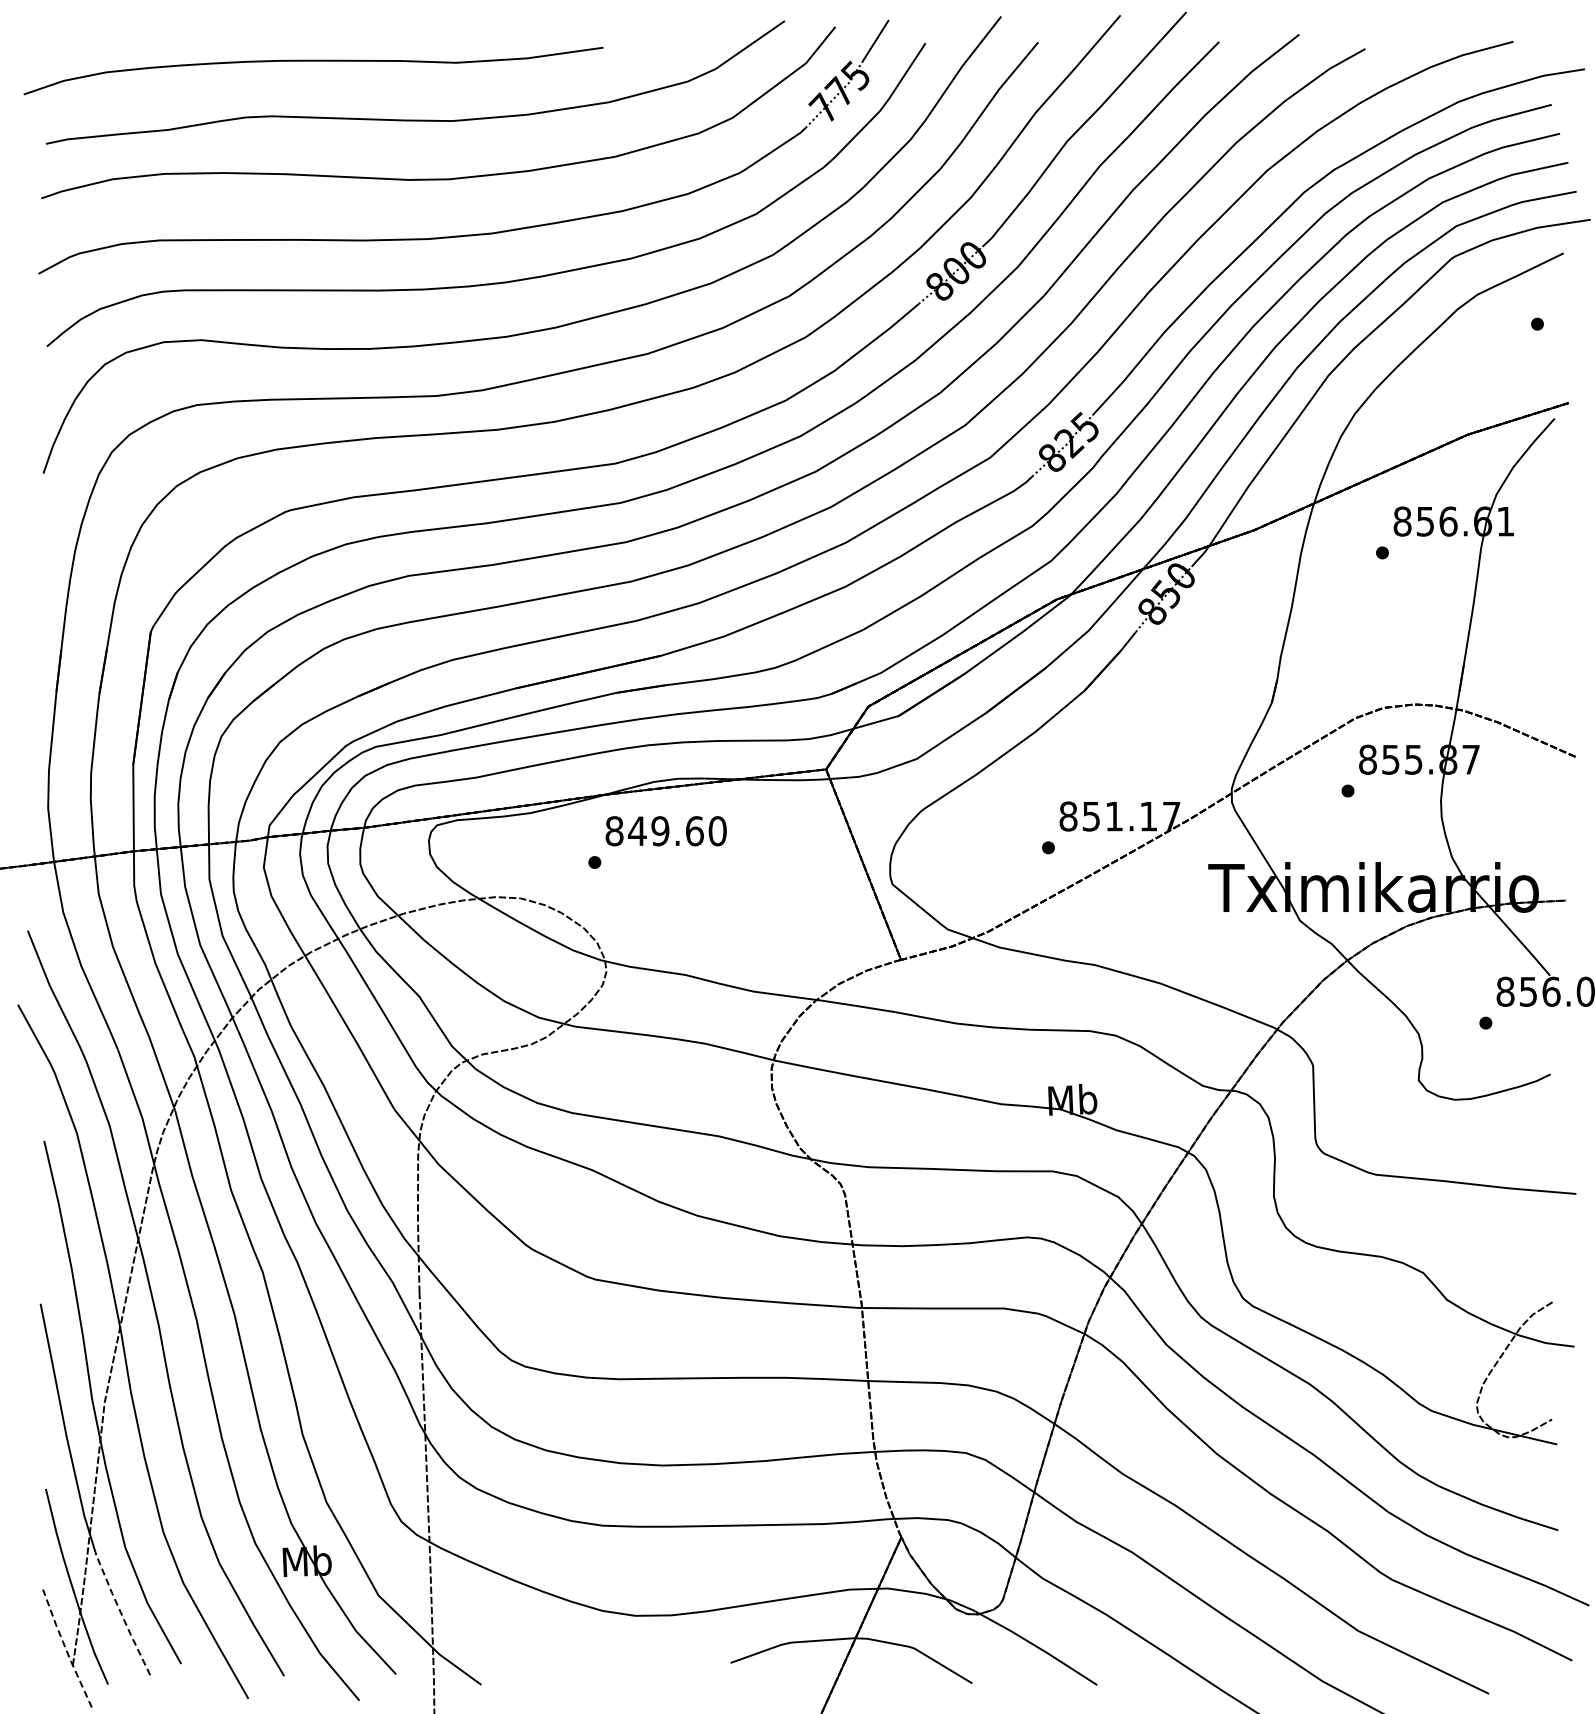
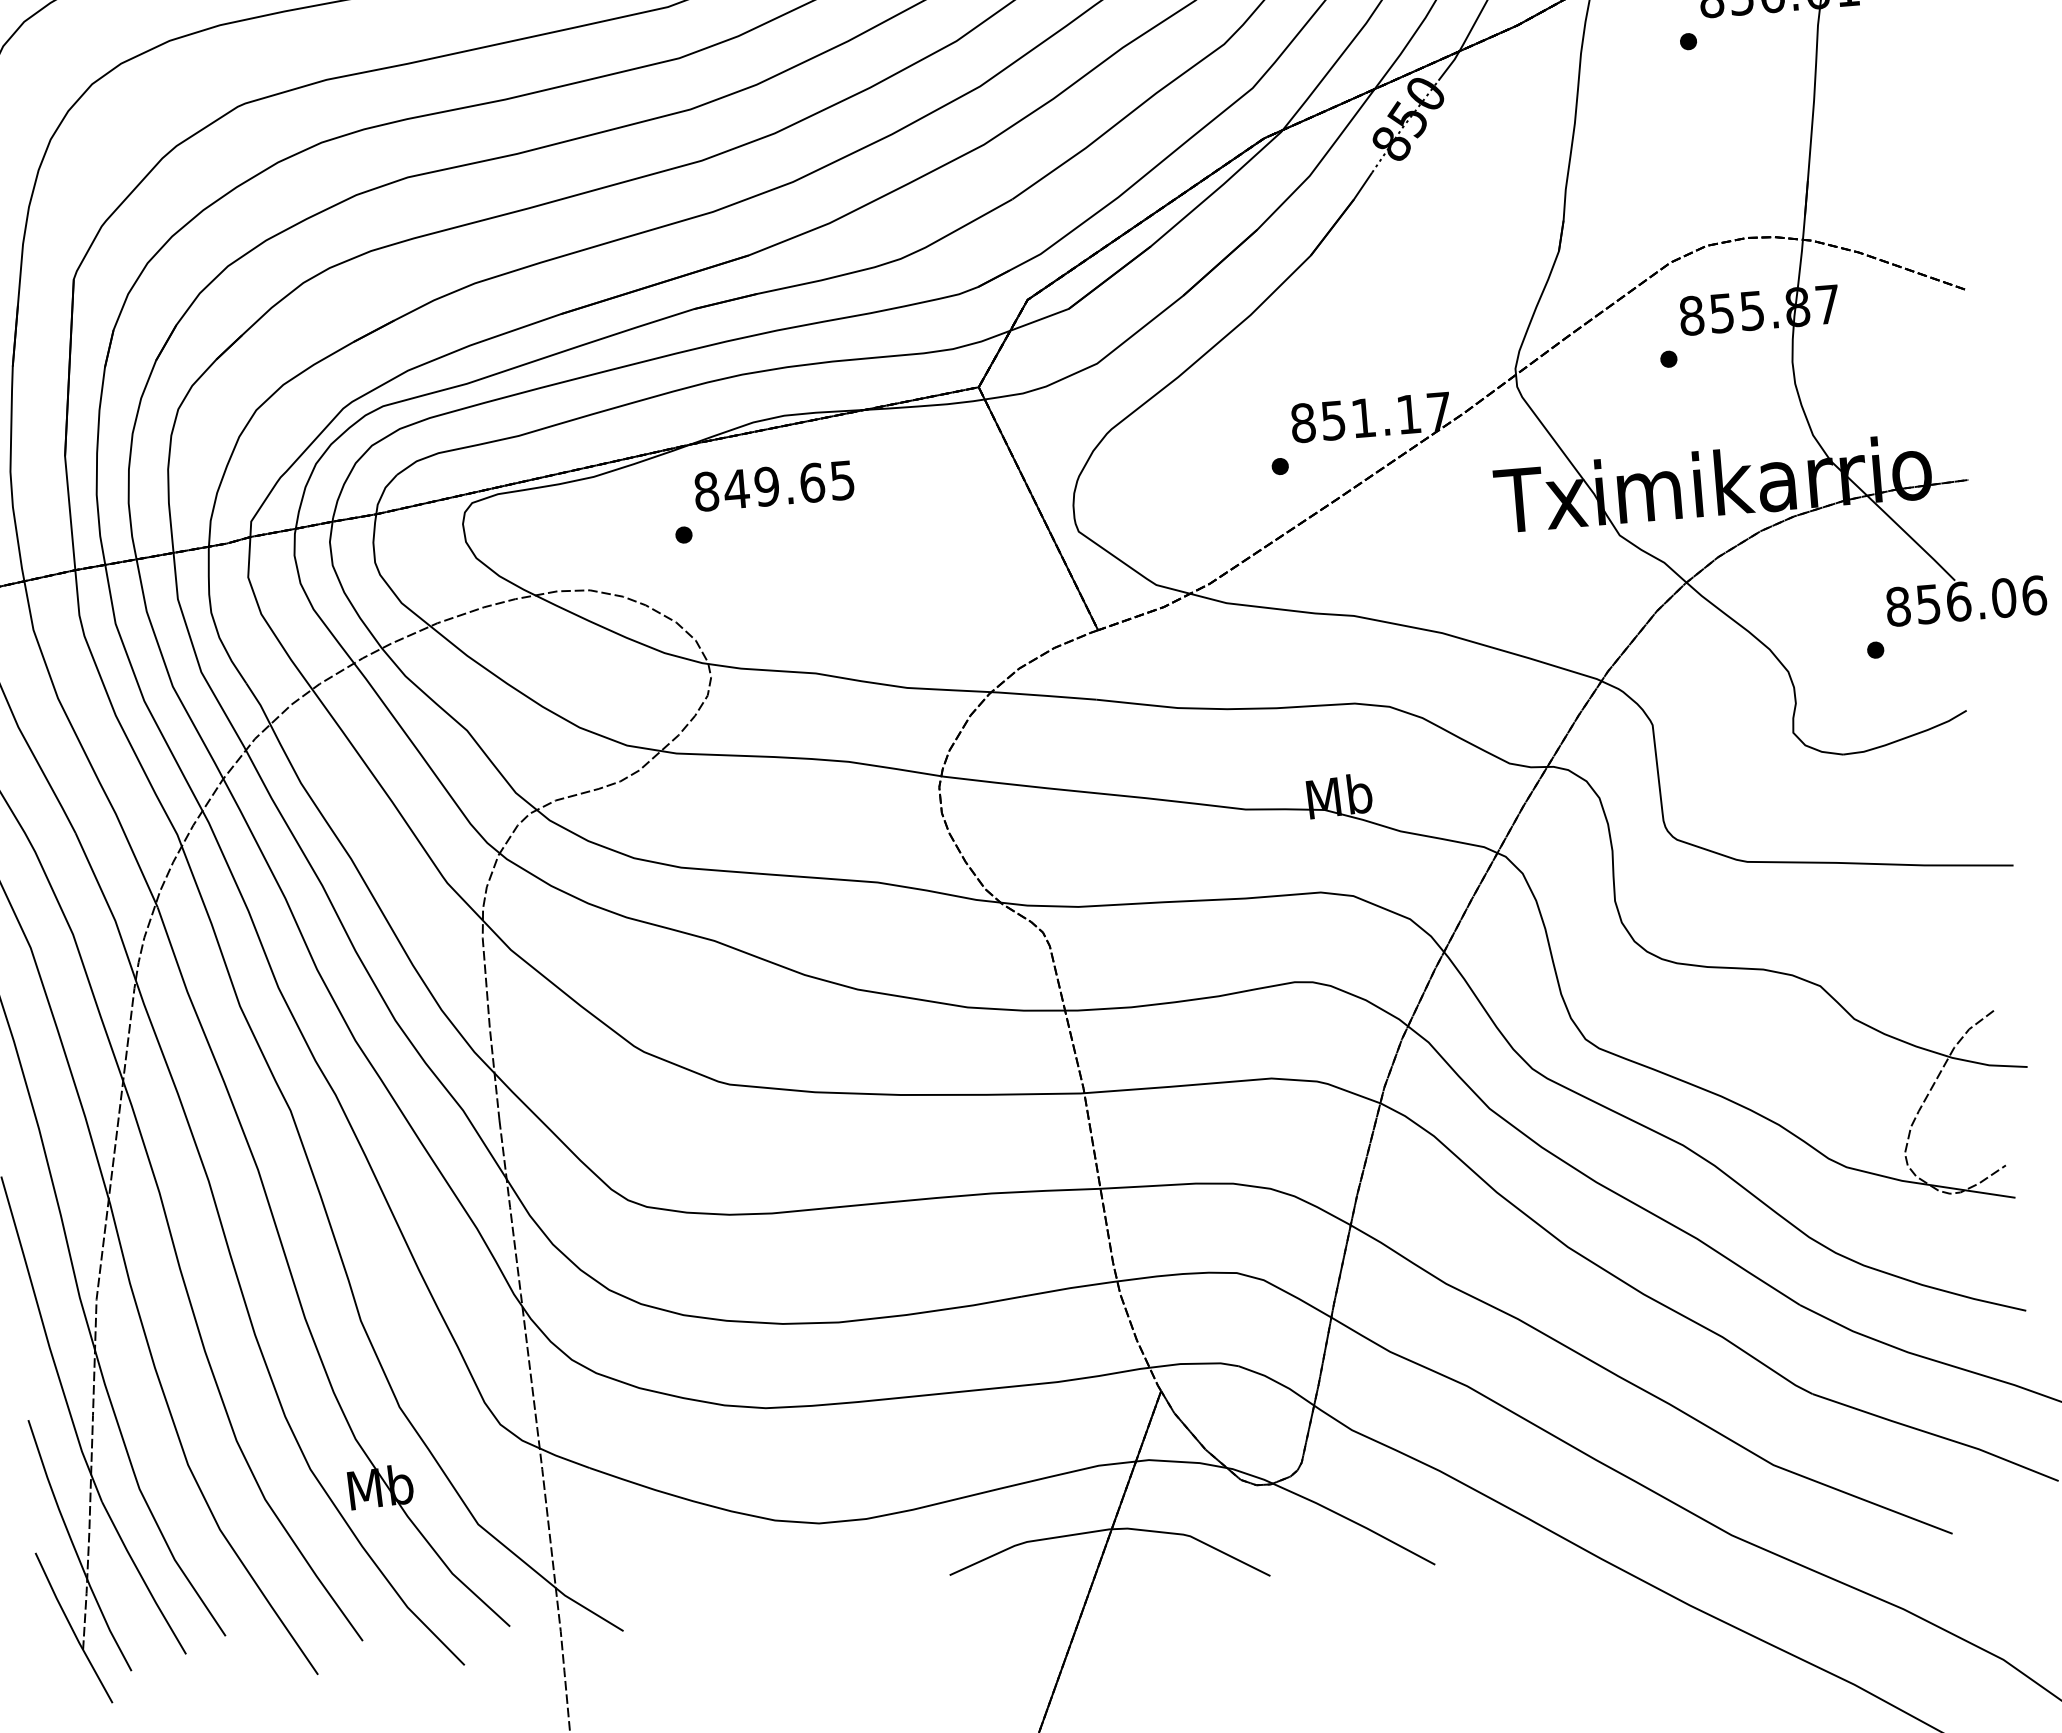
text: (717, 831) -> (842, 480), 849.60 -> 849.65
line: (122, 1615) -> (143, 1578), dashed -> solid
line: (65, 1648) -> (71, 1628), dashed -> solid

